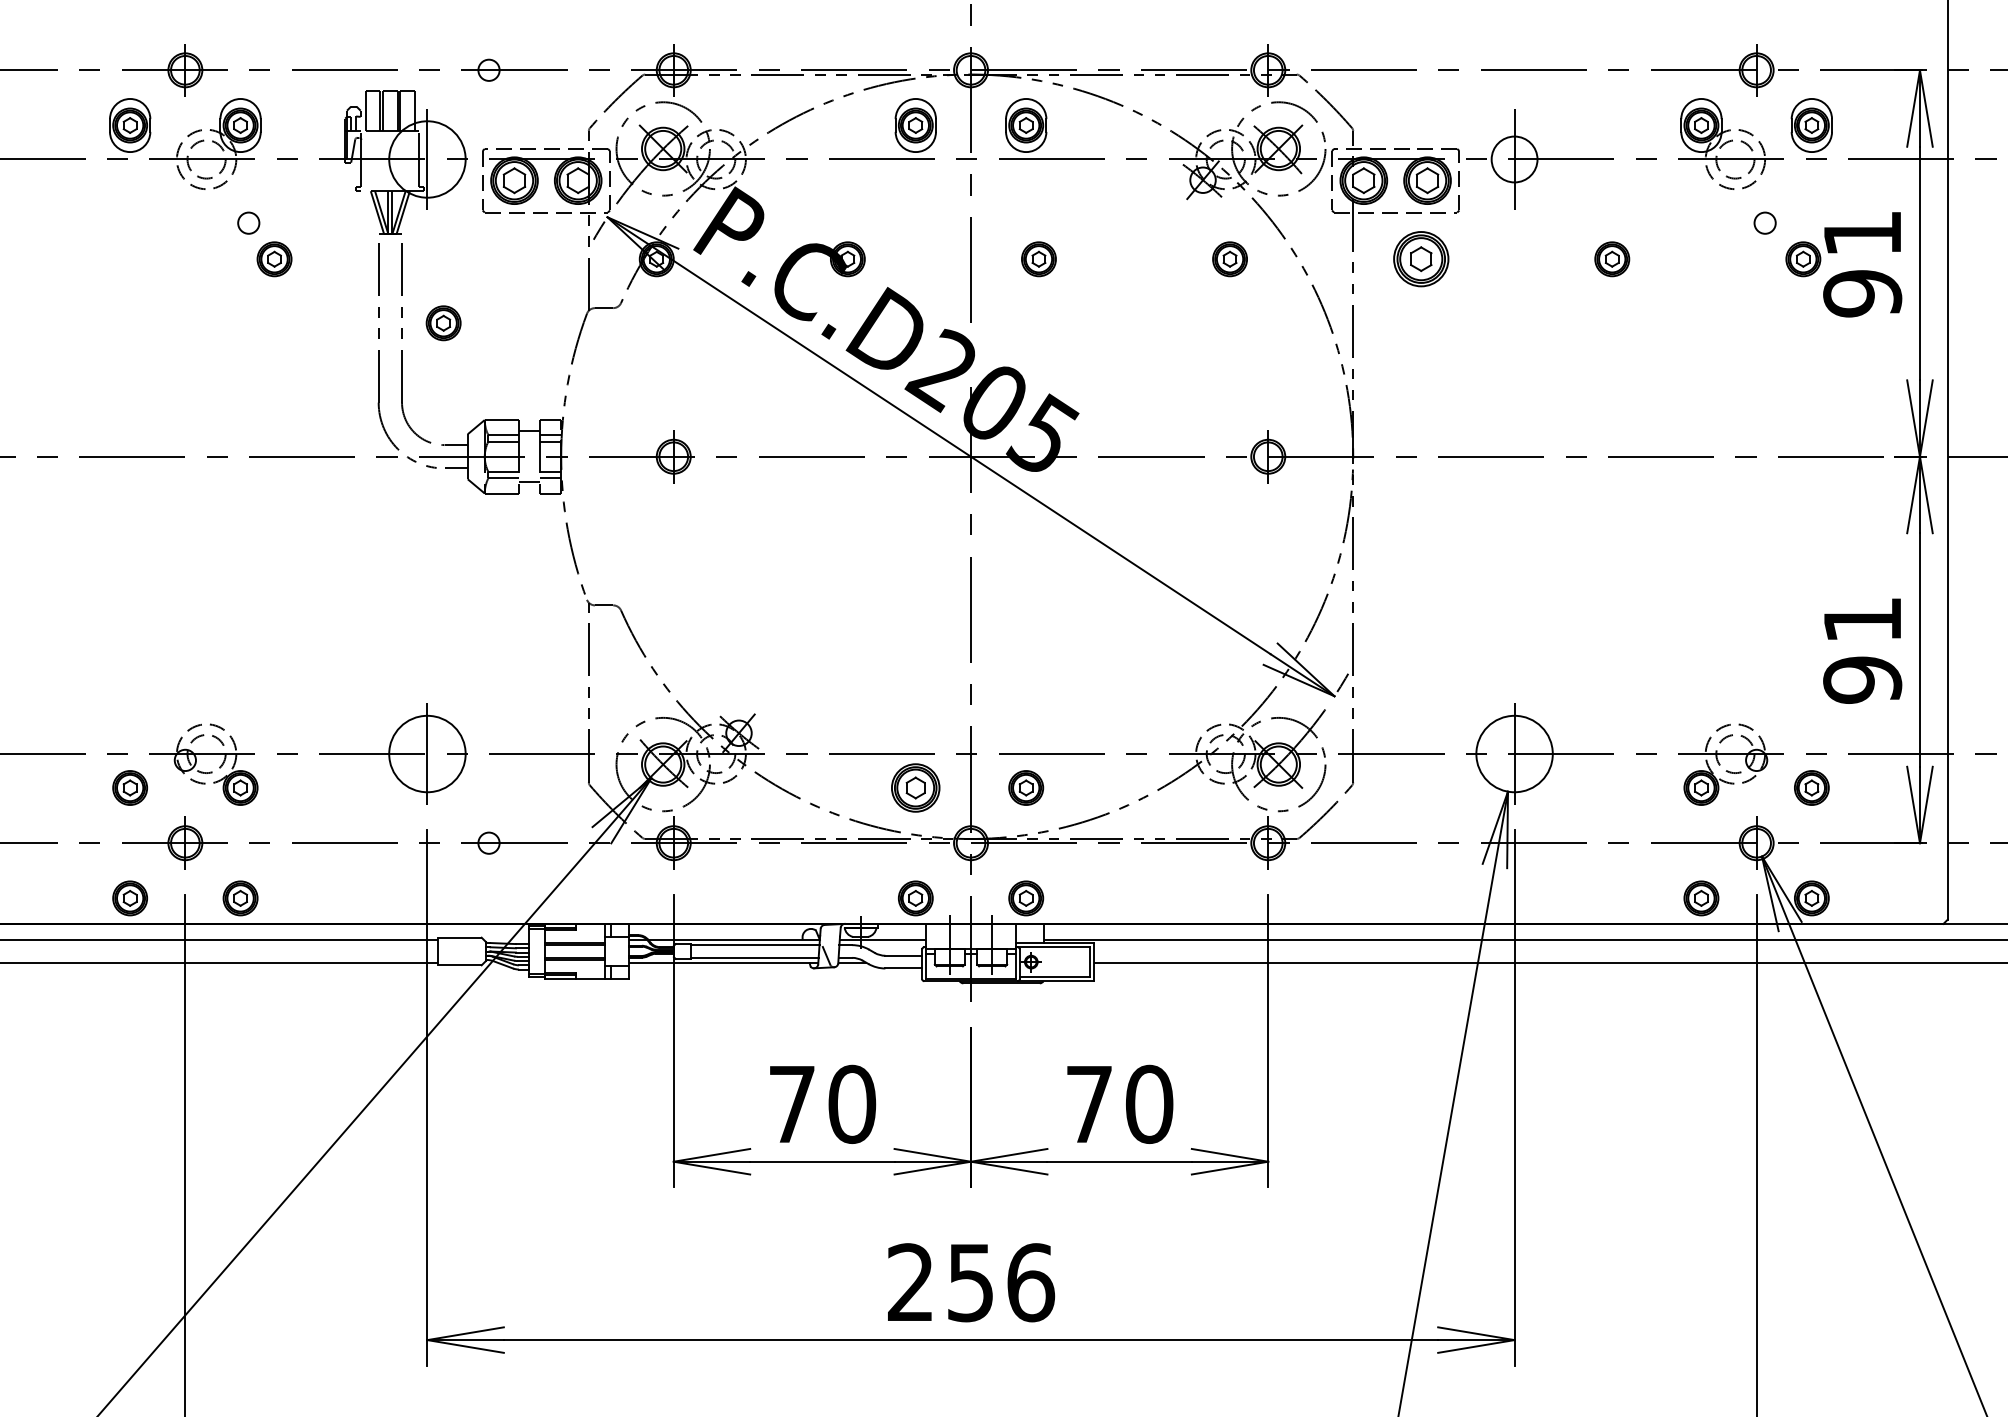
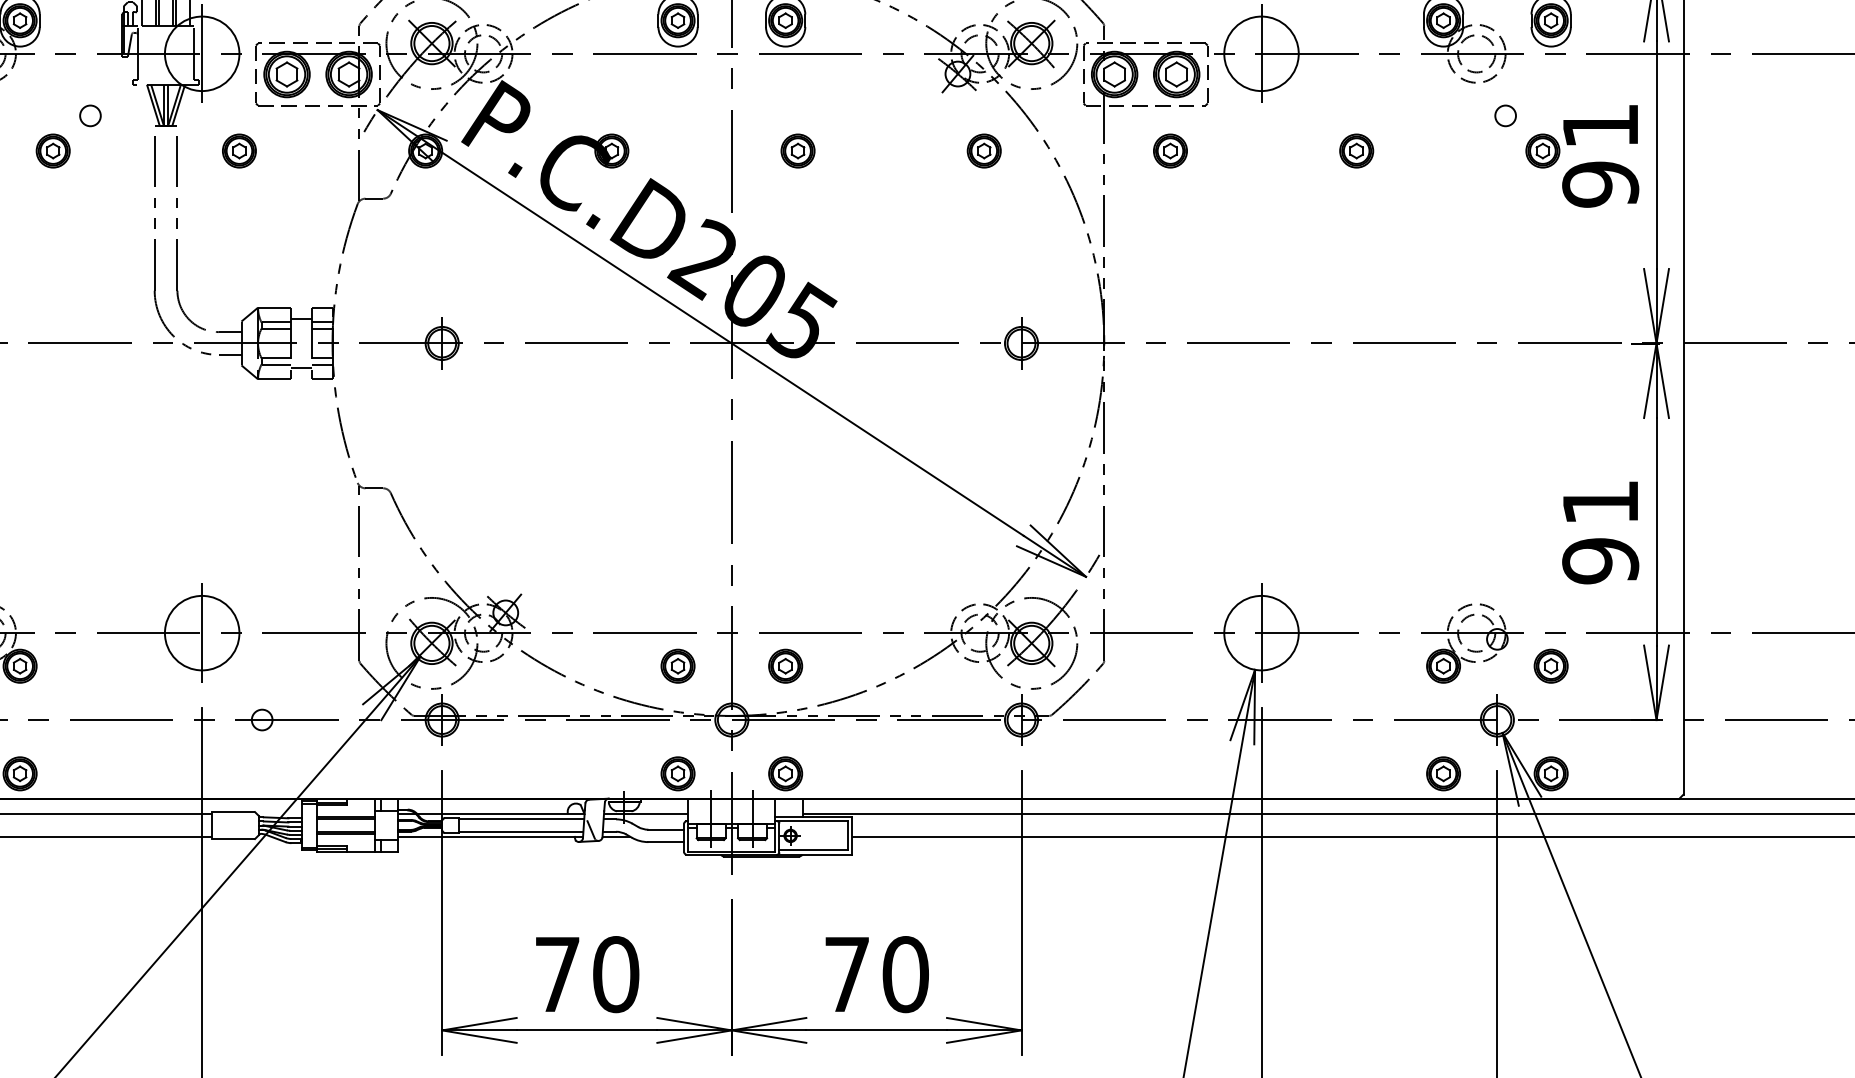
circle: (1514, 159) -> (1261, 53), size x1.67
circle: (248, 222) -> (90, 115), moved
part: (1420, 259) -> (1169, 151), size x0.62
part: (443, 323) -> (239, 151), moved
part: (915, 787) -> (677, 665), size x0.71

